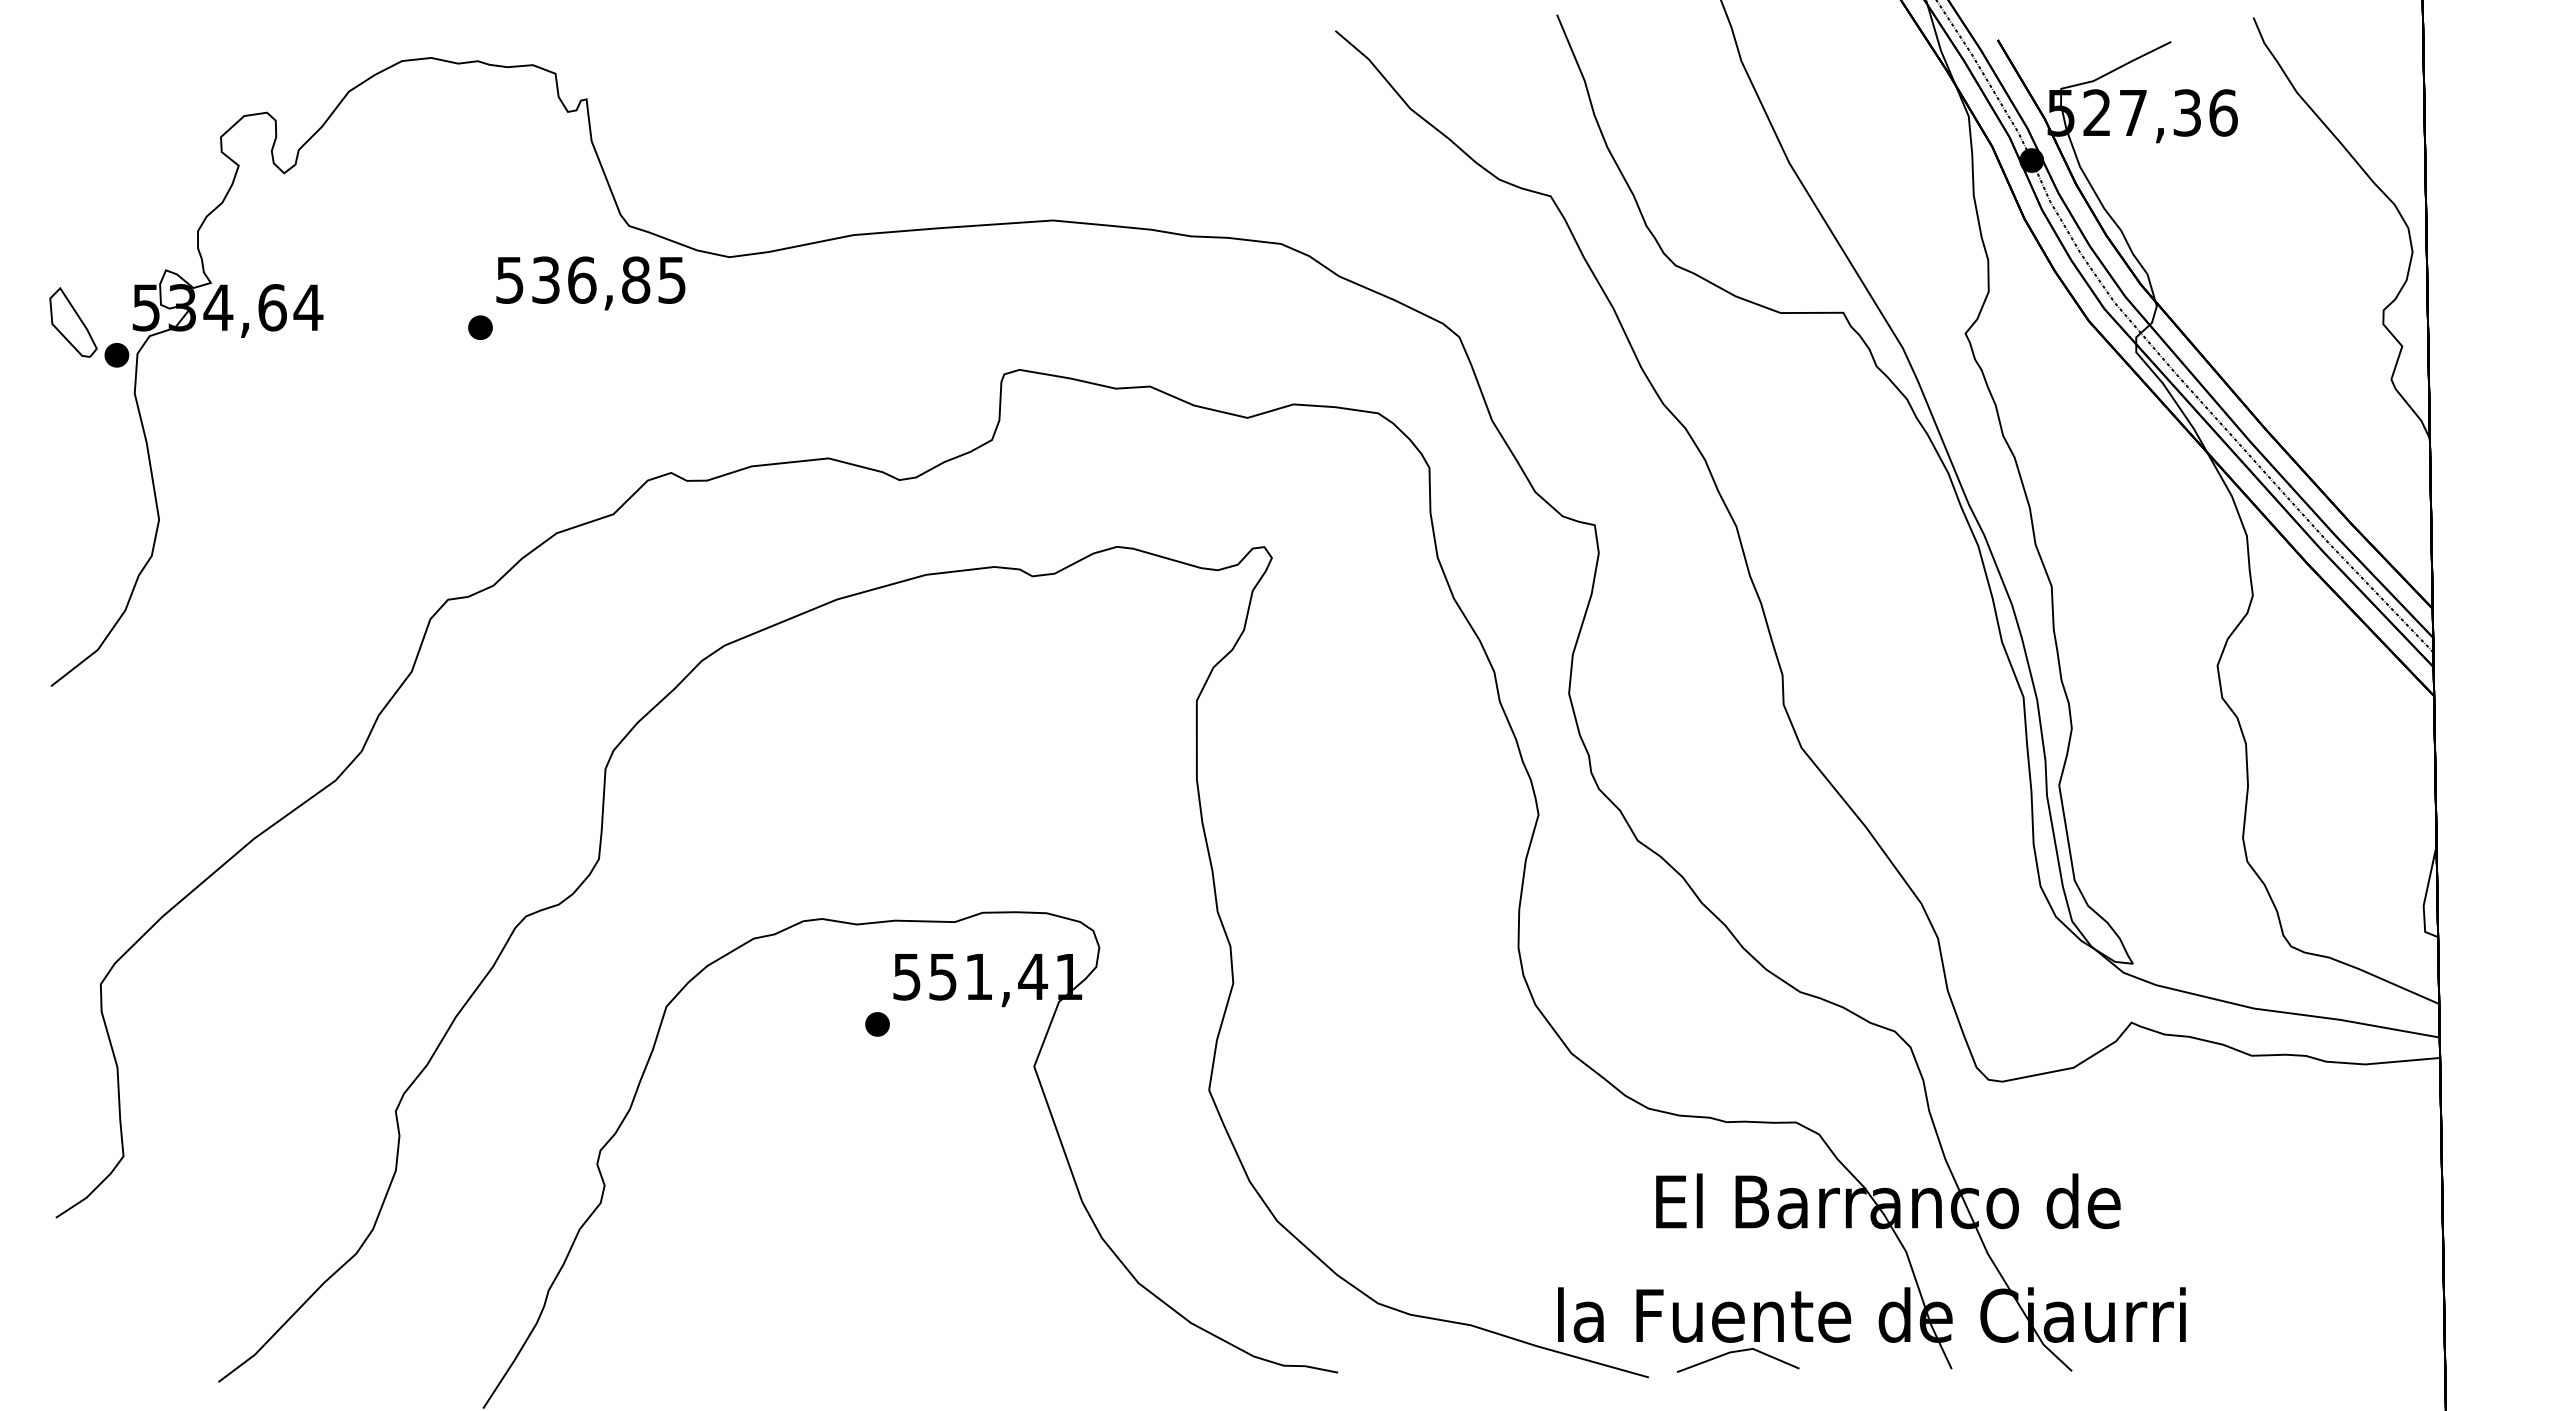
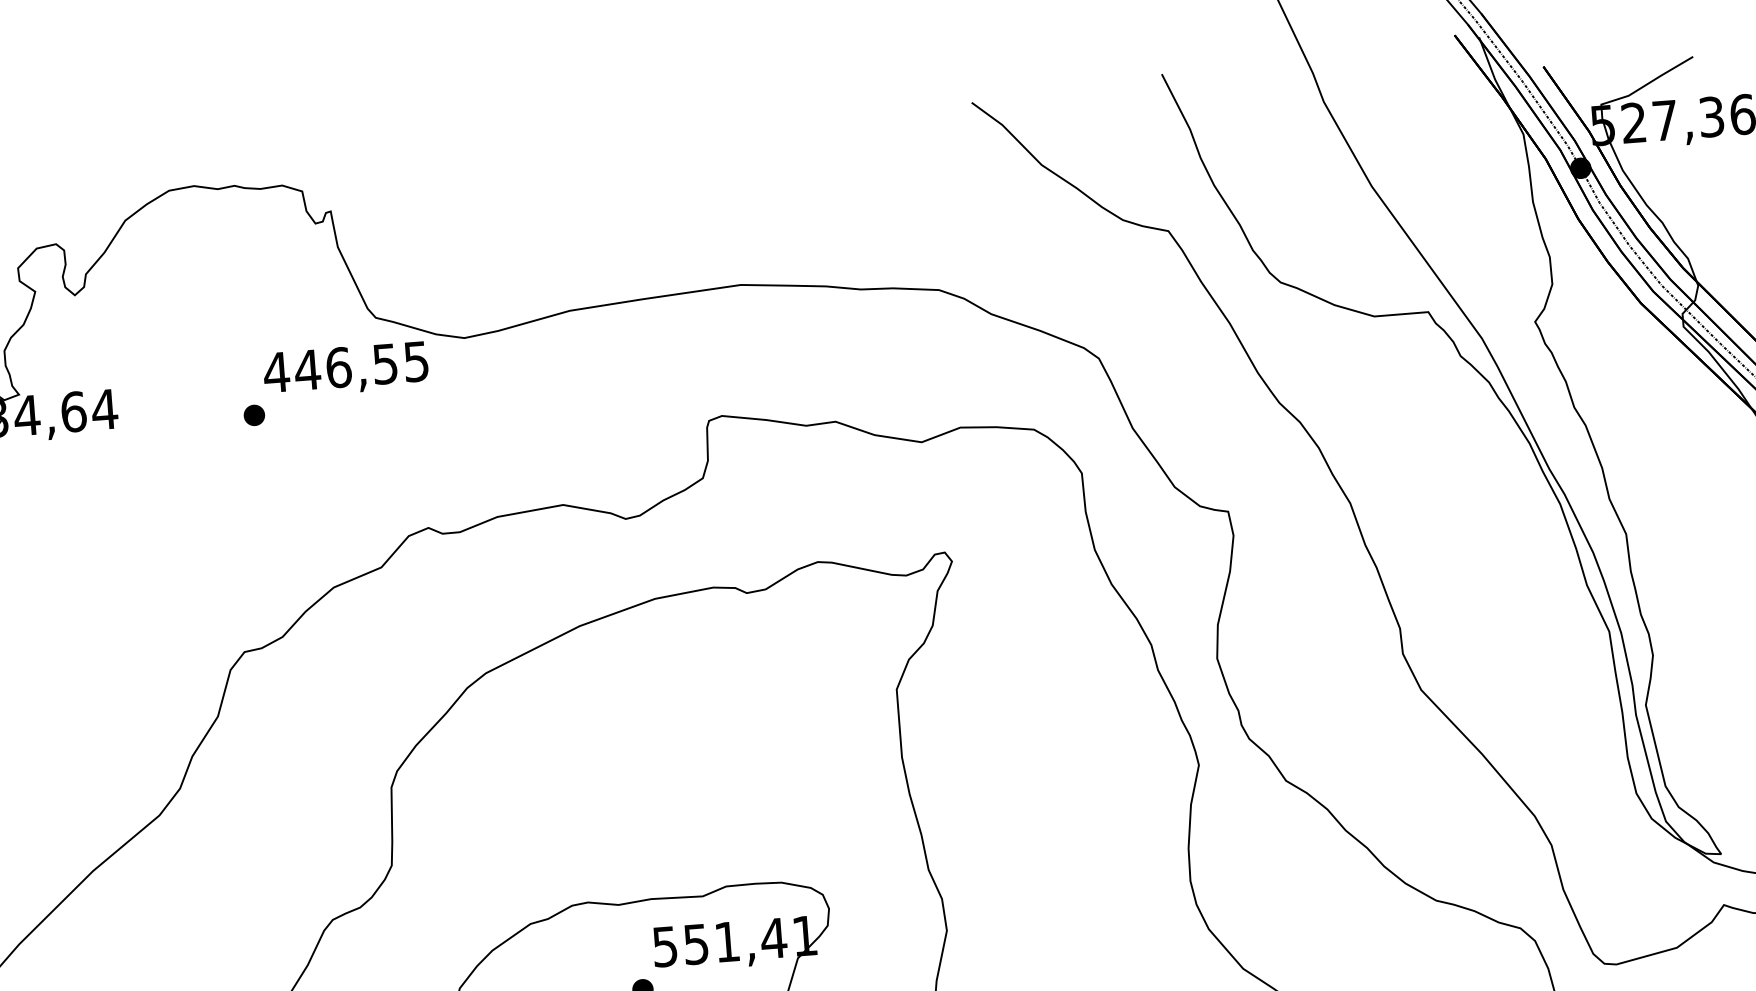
text: (572, 279) -> (330, 367), 536,85 -> 446,55

